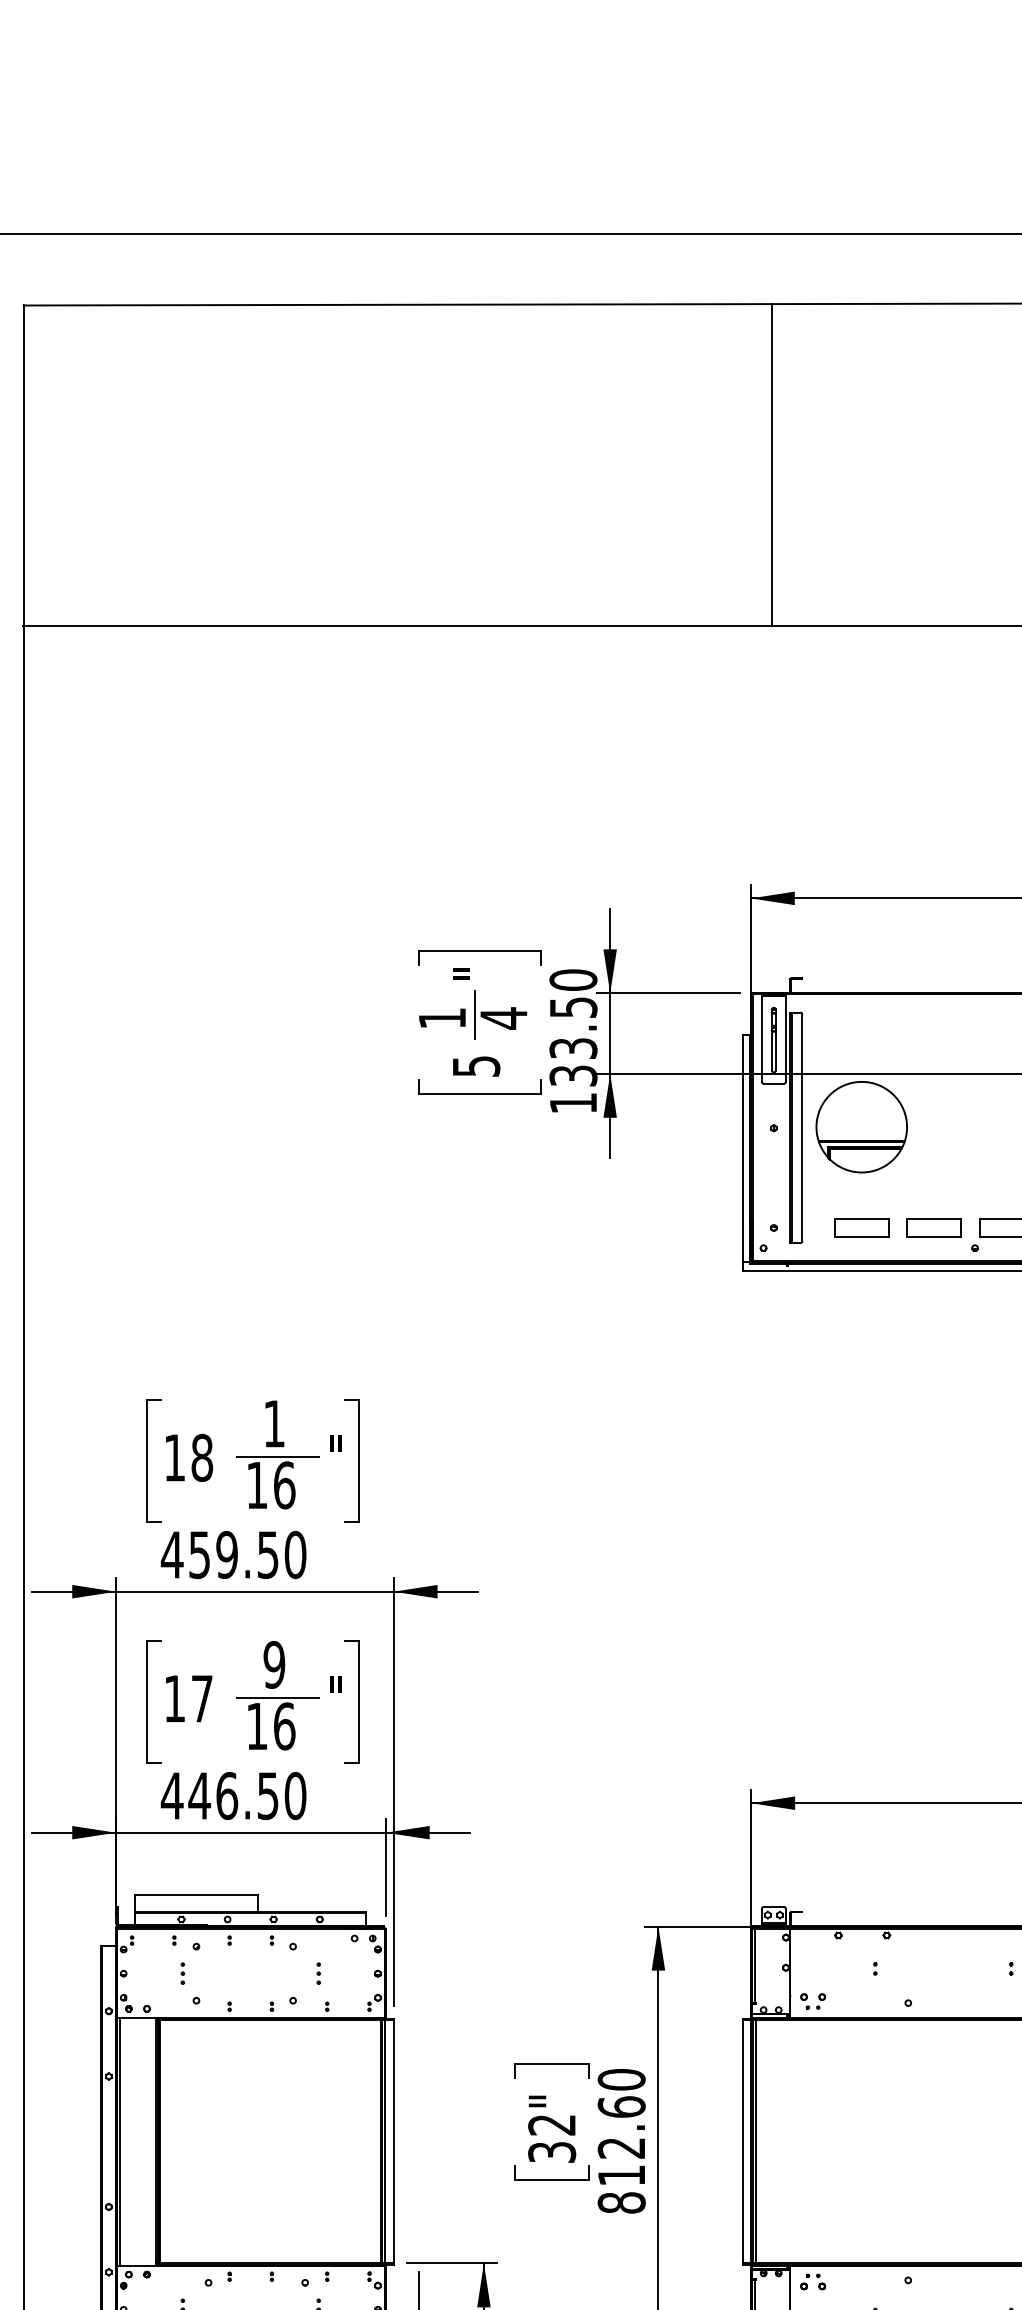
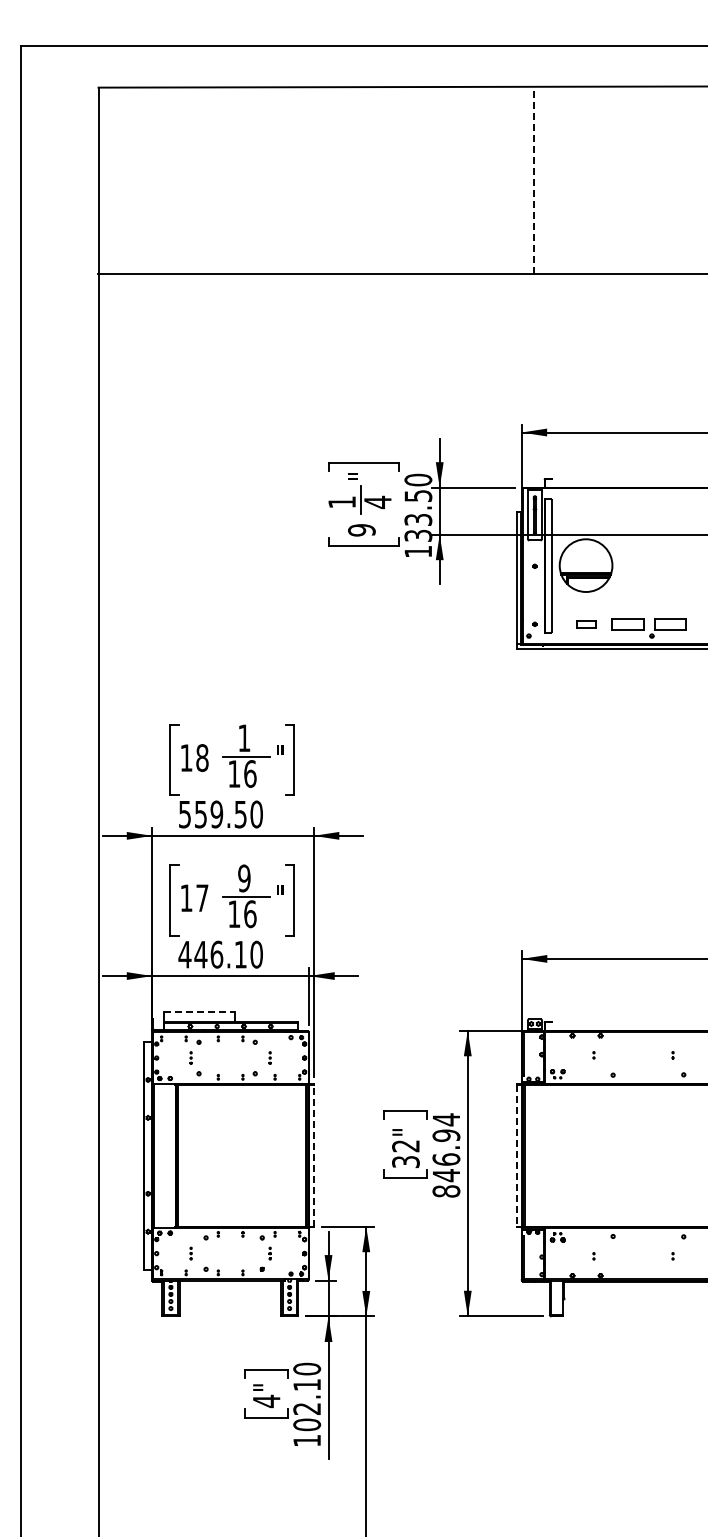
line: (771, 465) -> (533, 180), solid -> dashed
text: (475, 1066) -> (361, 530), 5 -> 9
part: (860, 1228) -> (585, 624), size x0.6
text: (171, 1554) -> (184, 814), 459.50 -> 559.50
text: (267, 1795) -> (240, 954), 446.50 -> 446.10
line: (197, 1895) -> (199, 1012), solid -> dashed
text: (621, 2127) -> (446, 1147), 812.60 -> 846.94
line: (393, 2141) -> (313, 1155), solid -> dashed
line: (743, 2141) -> (517, 1155), solid -> dashed

